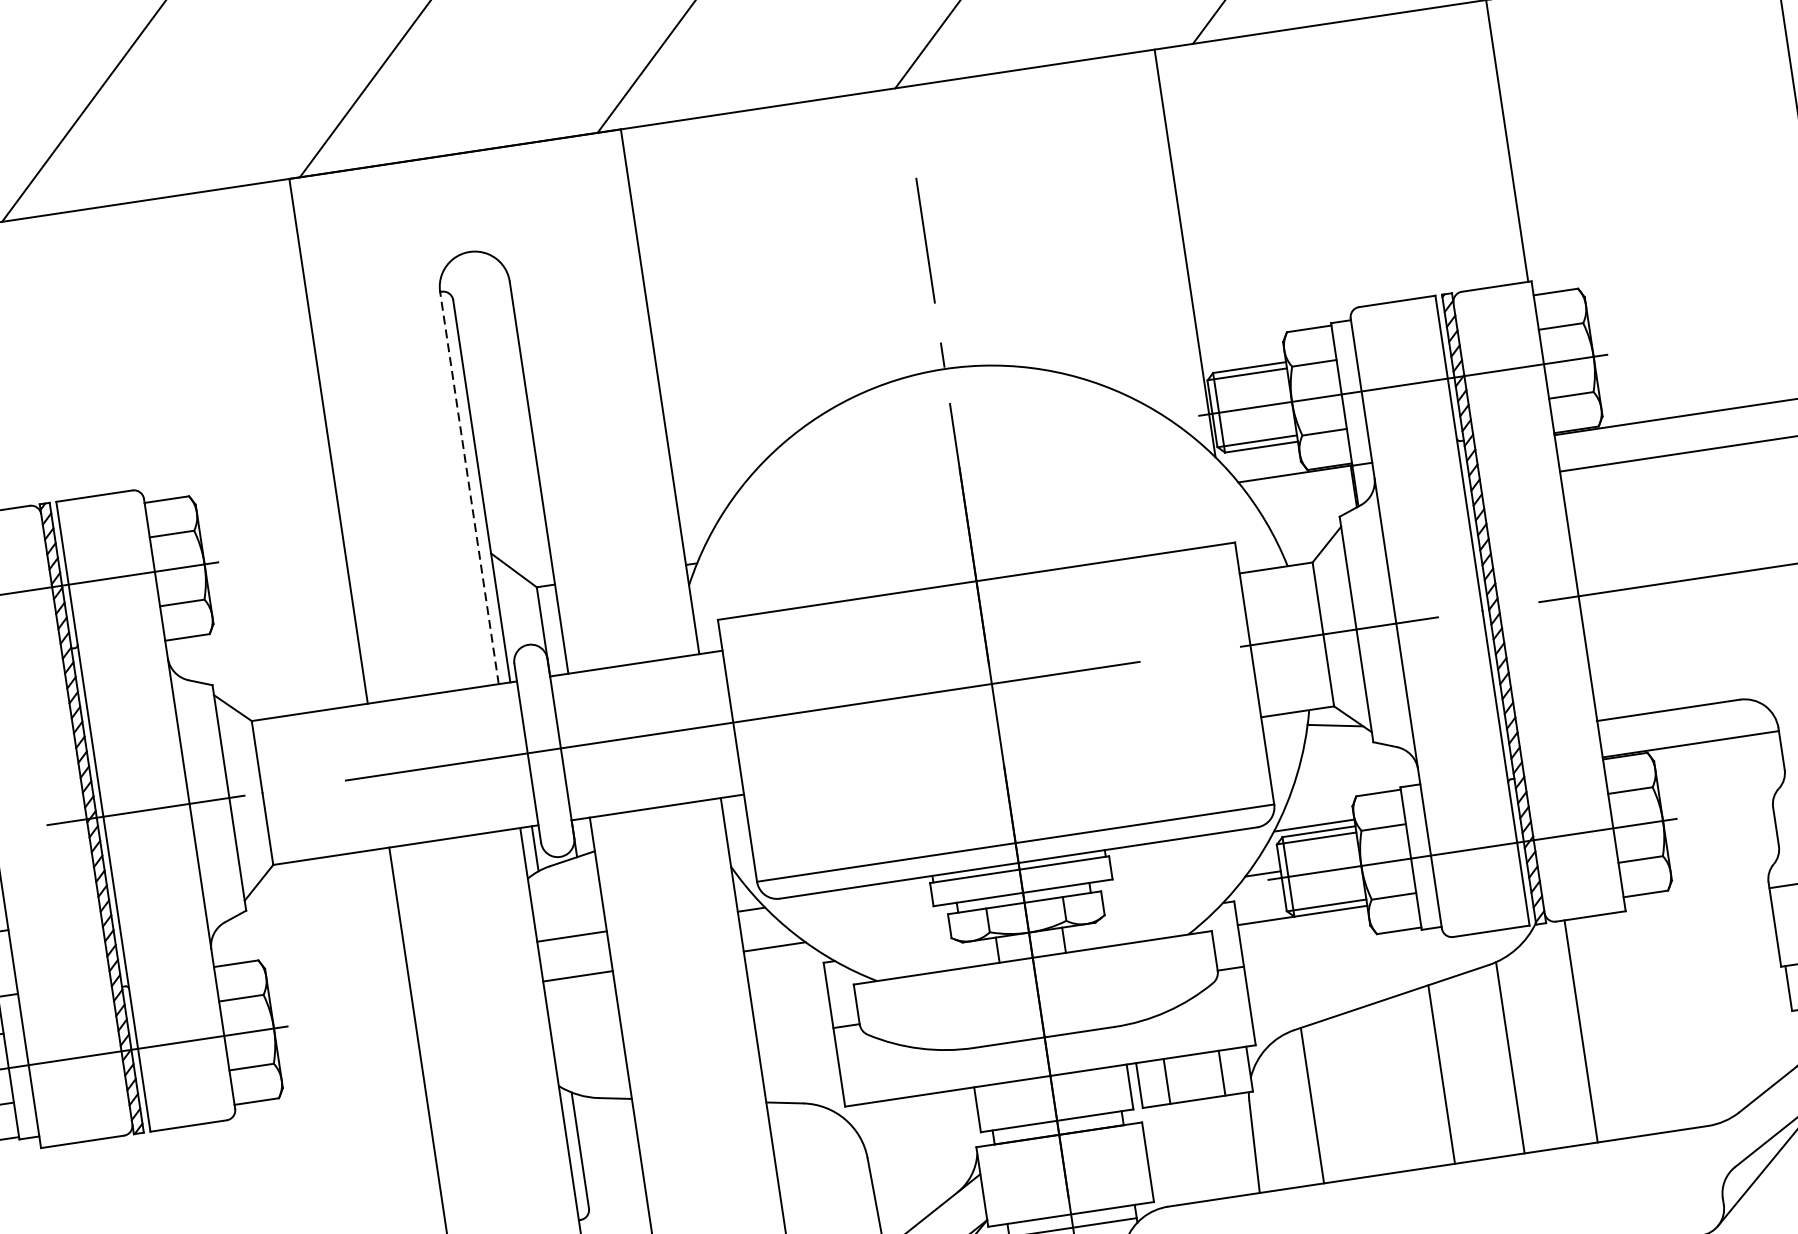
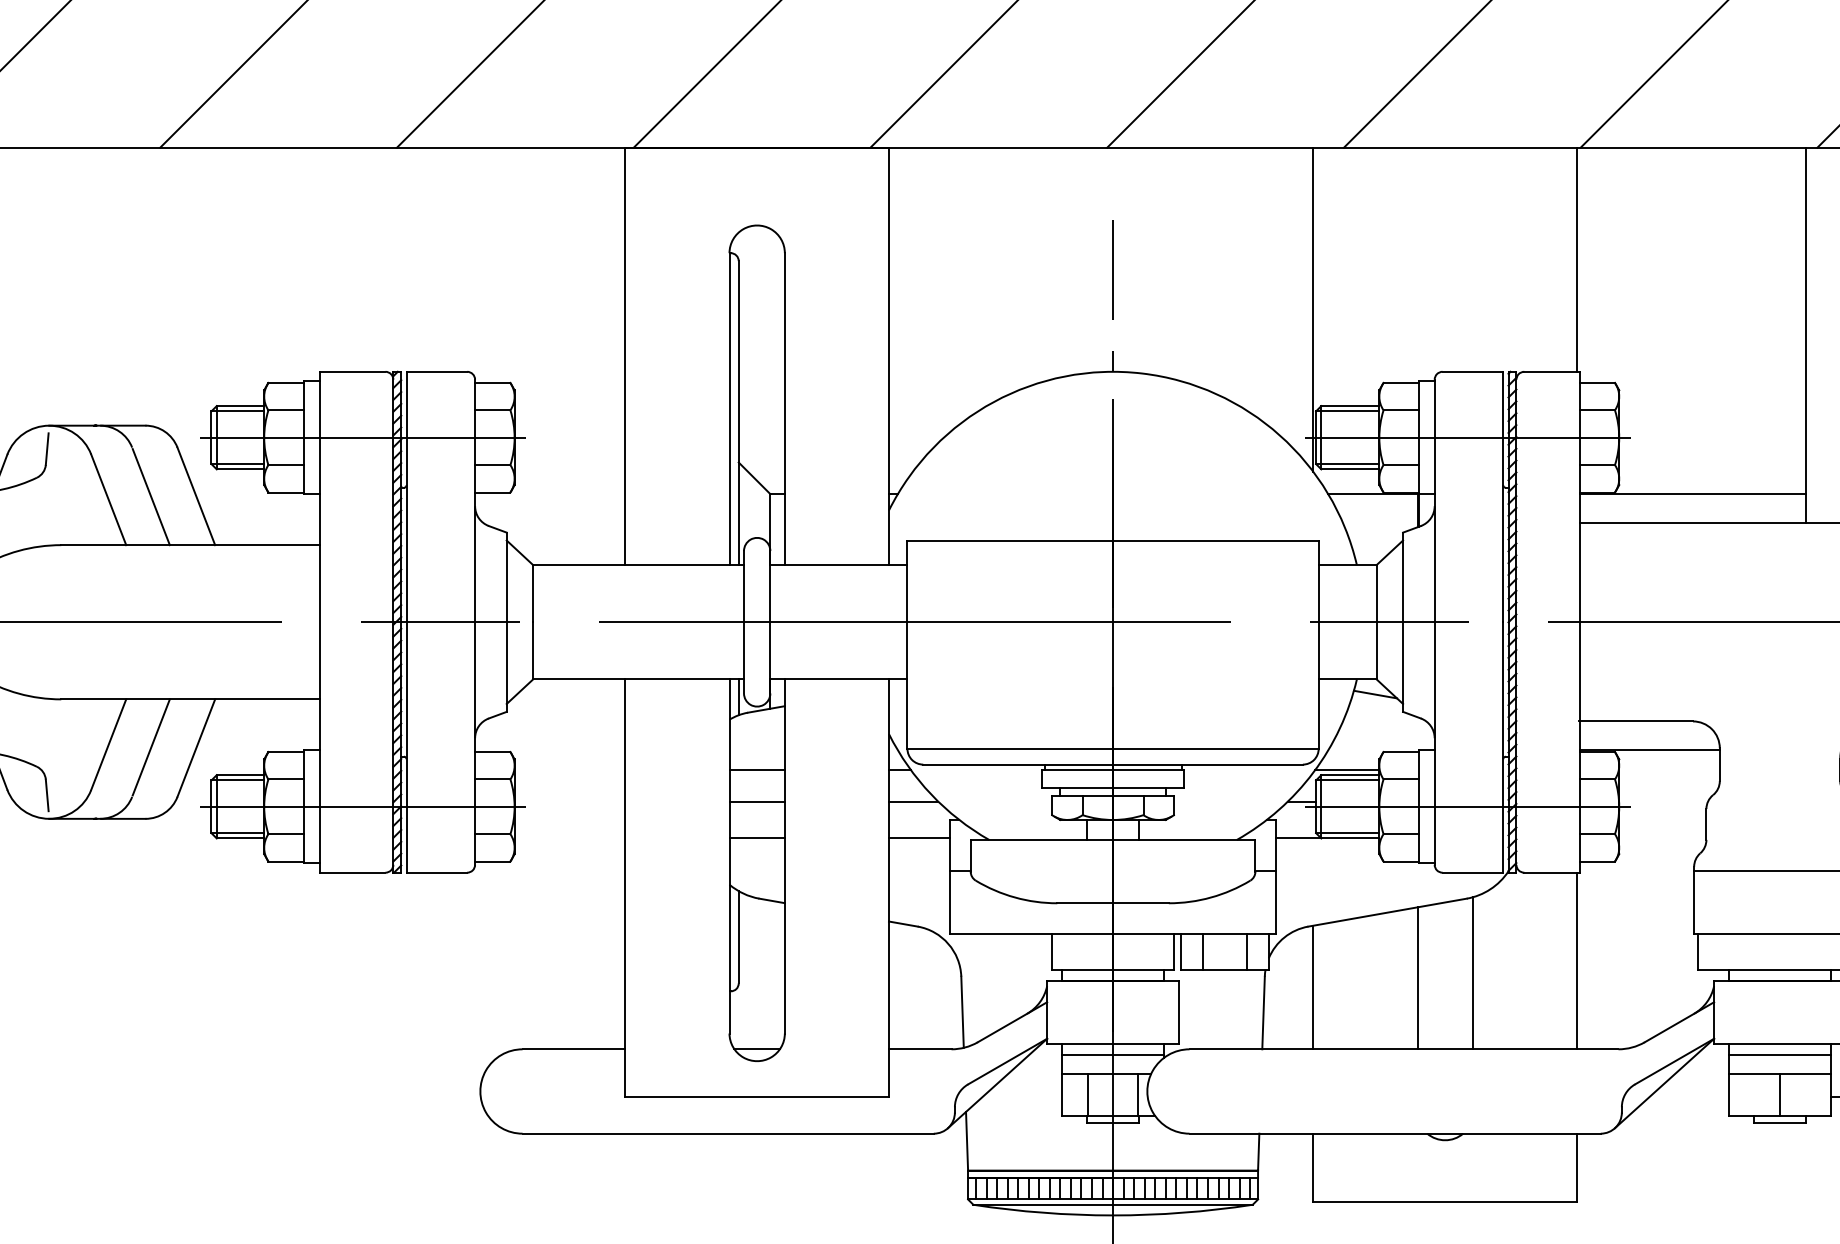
line: (469, 488) -> (729, 409), dashed -> solid
line: (787, 992) -> (918, 838), added
line: (584, 1022) -> (756, 838), added
line: (1581, 1030) -> (1577, 960), moved

